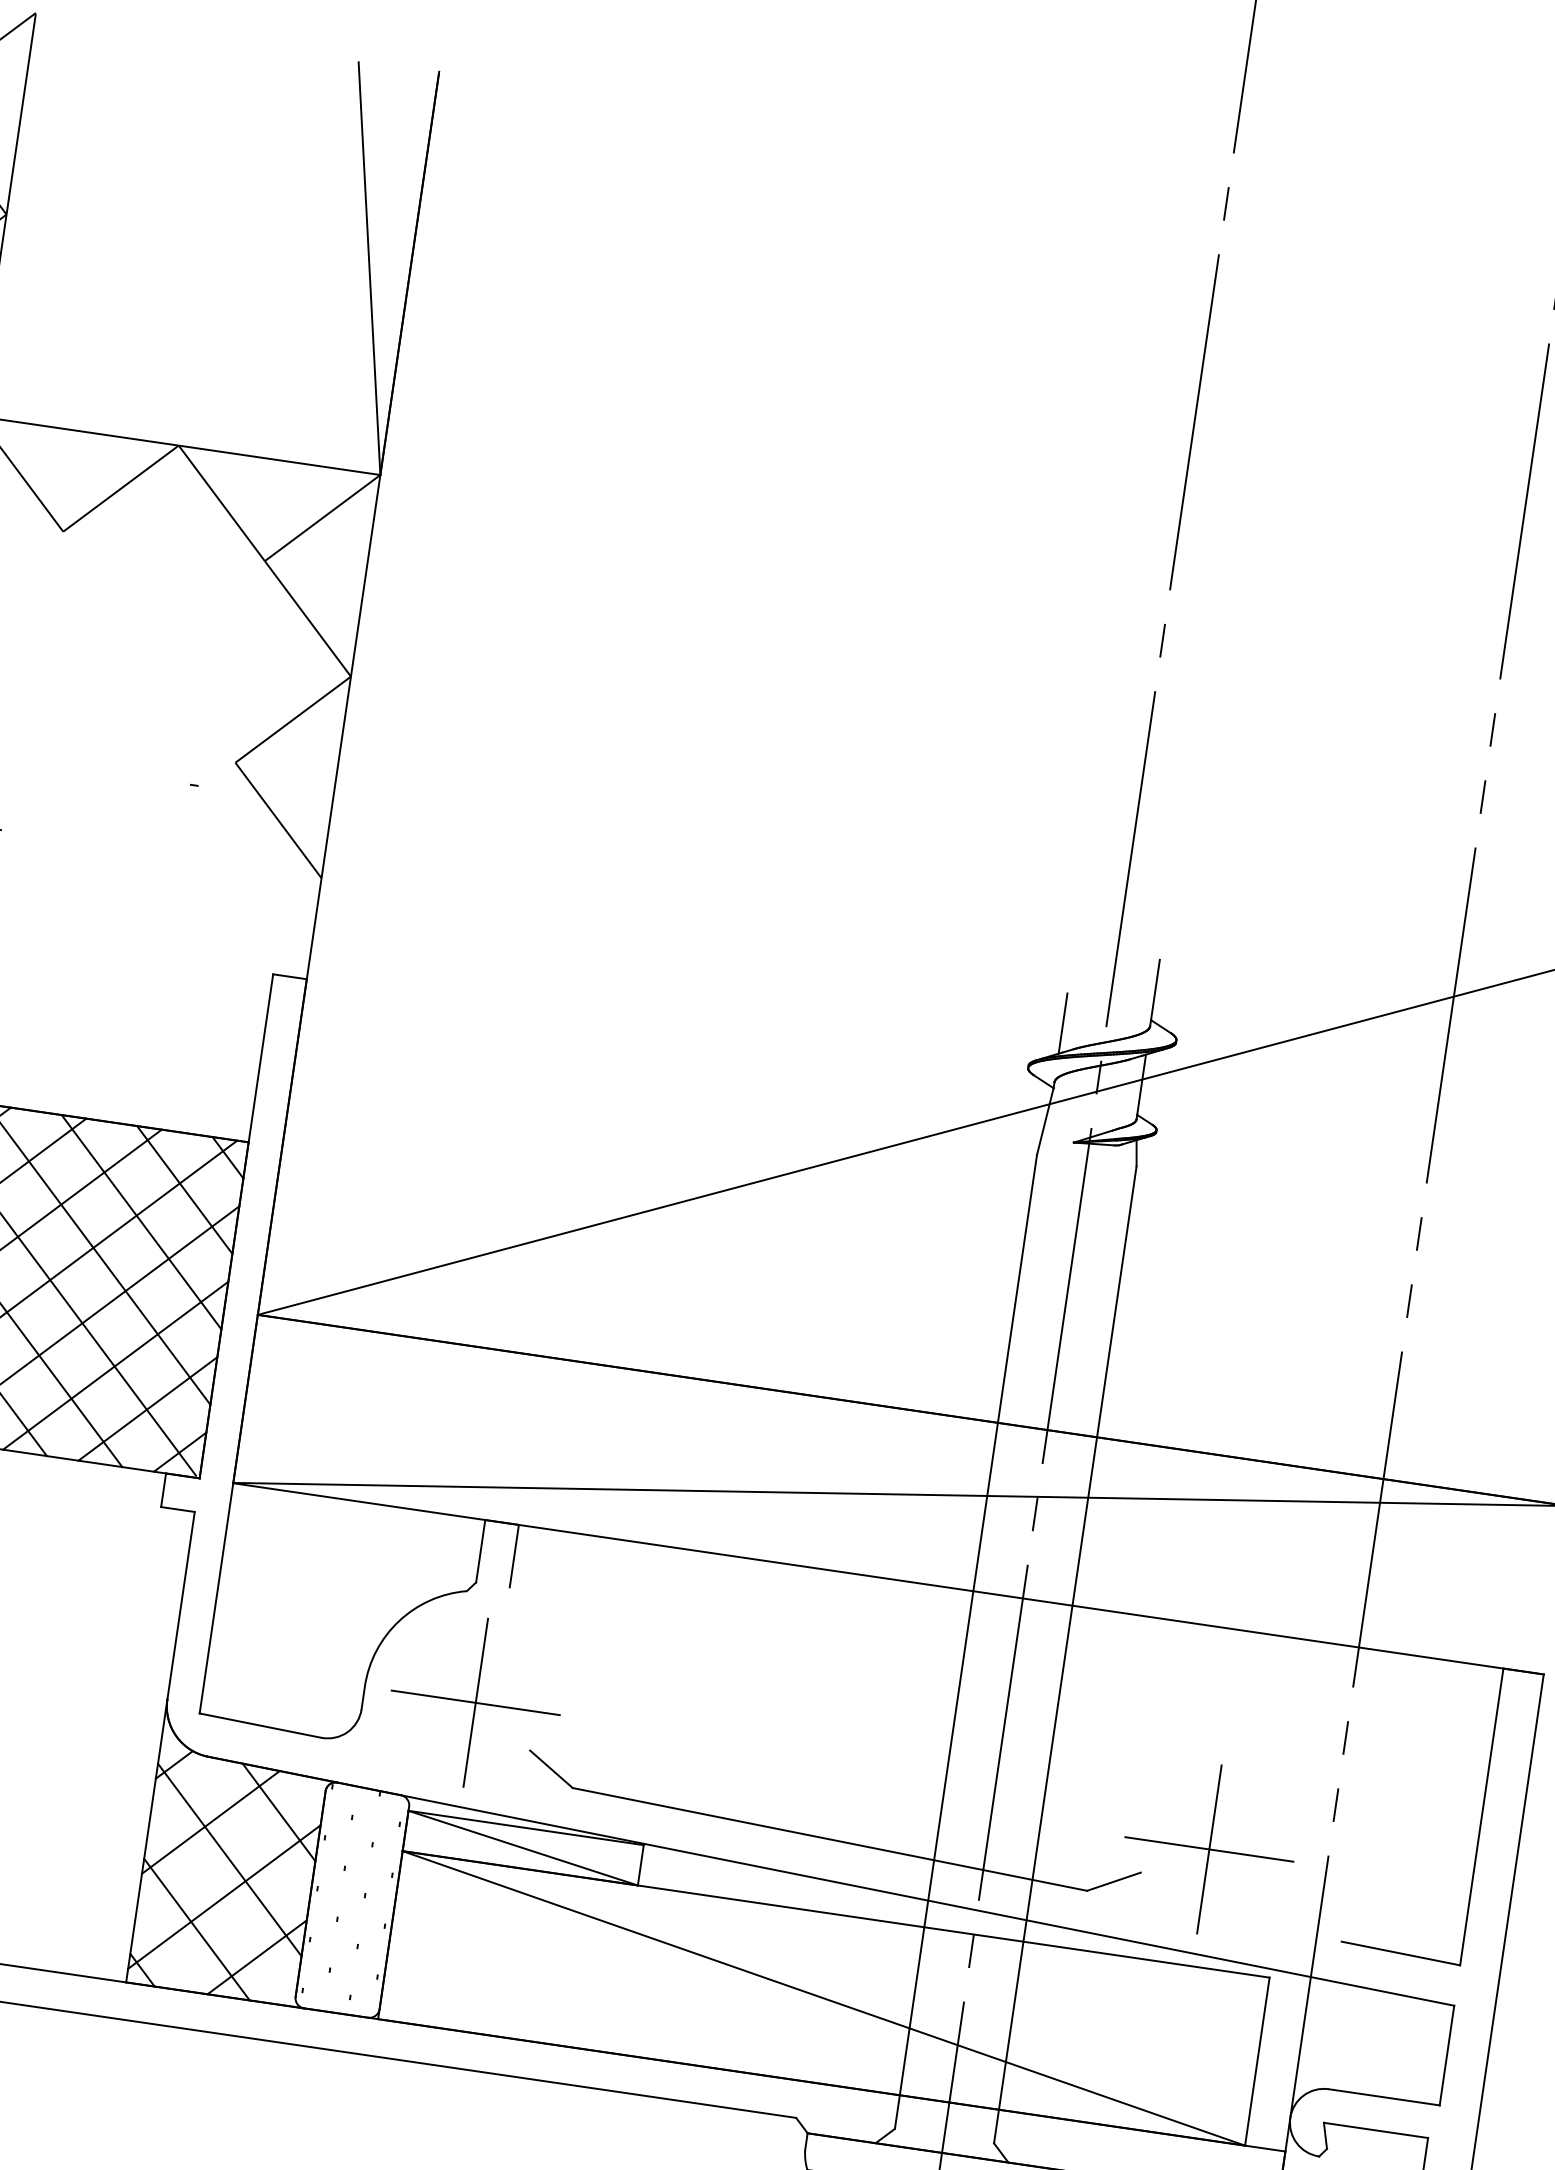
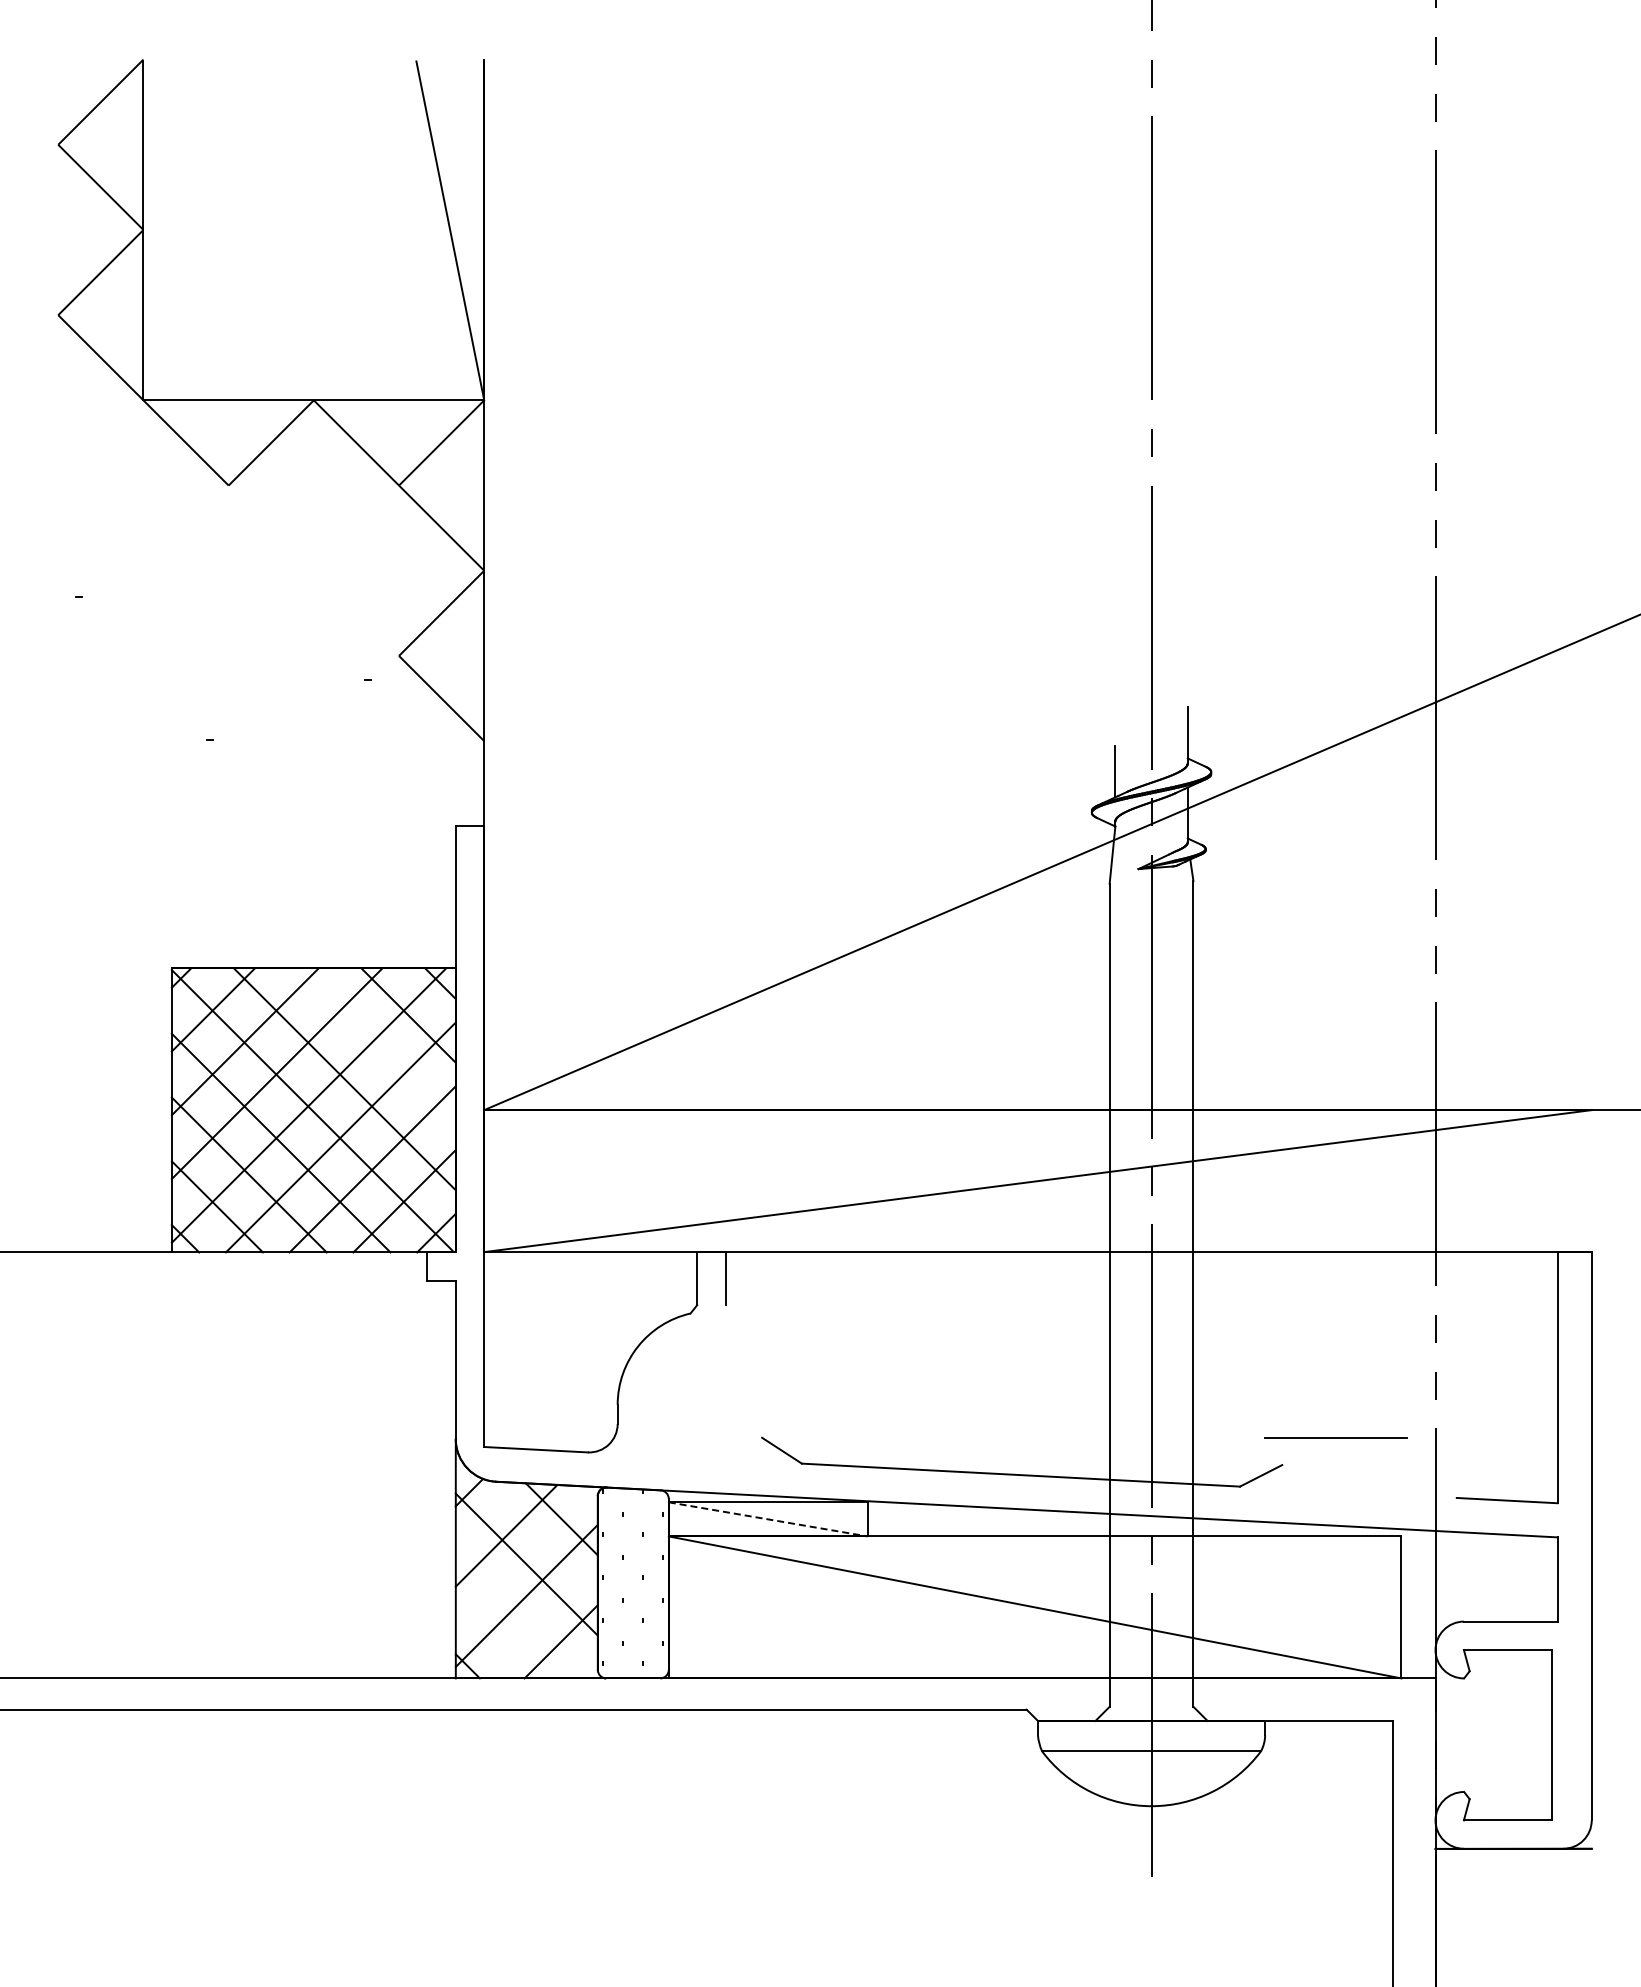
line: (141, 1222) -> (376, 1047), removed
part: (474, 1702) -> (710, 1404), removed
line: (523, 1848) -> (768, 1519), solid -> dashed
line: (1209, 1849) -> (1336, 1437), removed
line: (196, 1928) -> (507, 1625), removed

